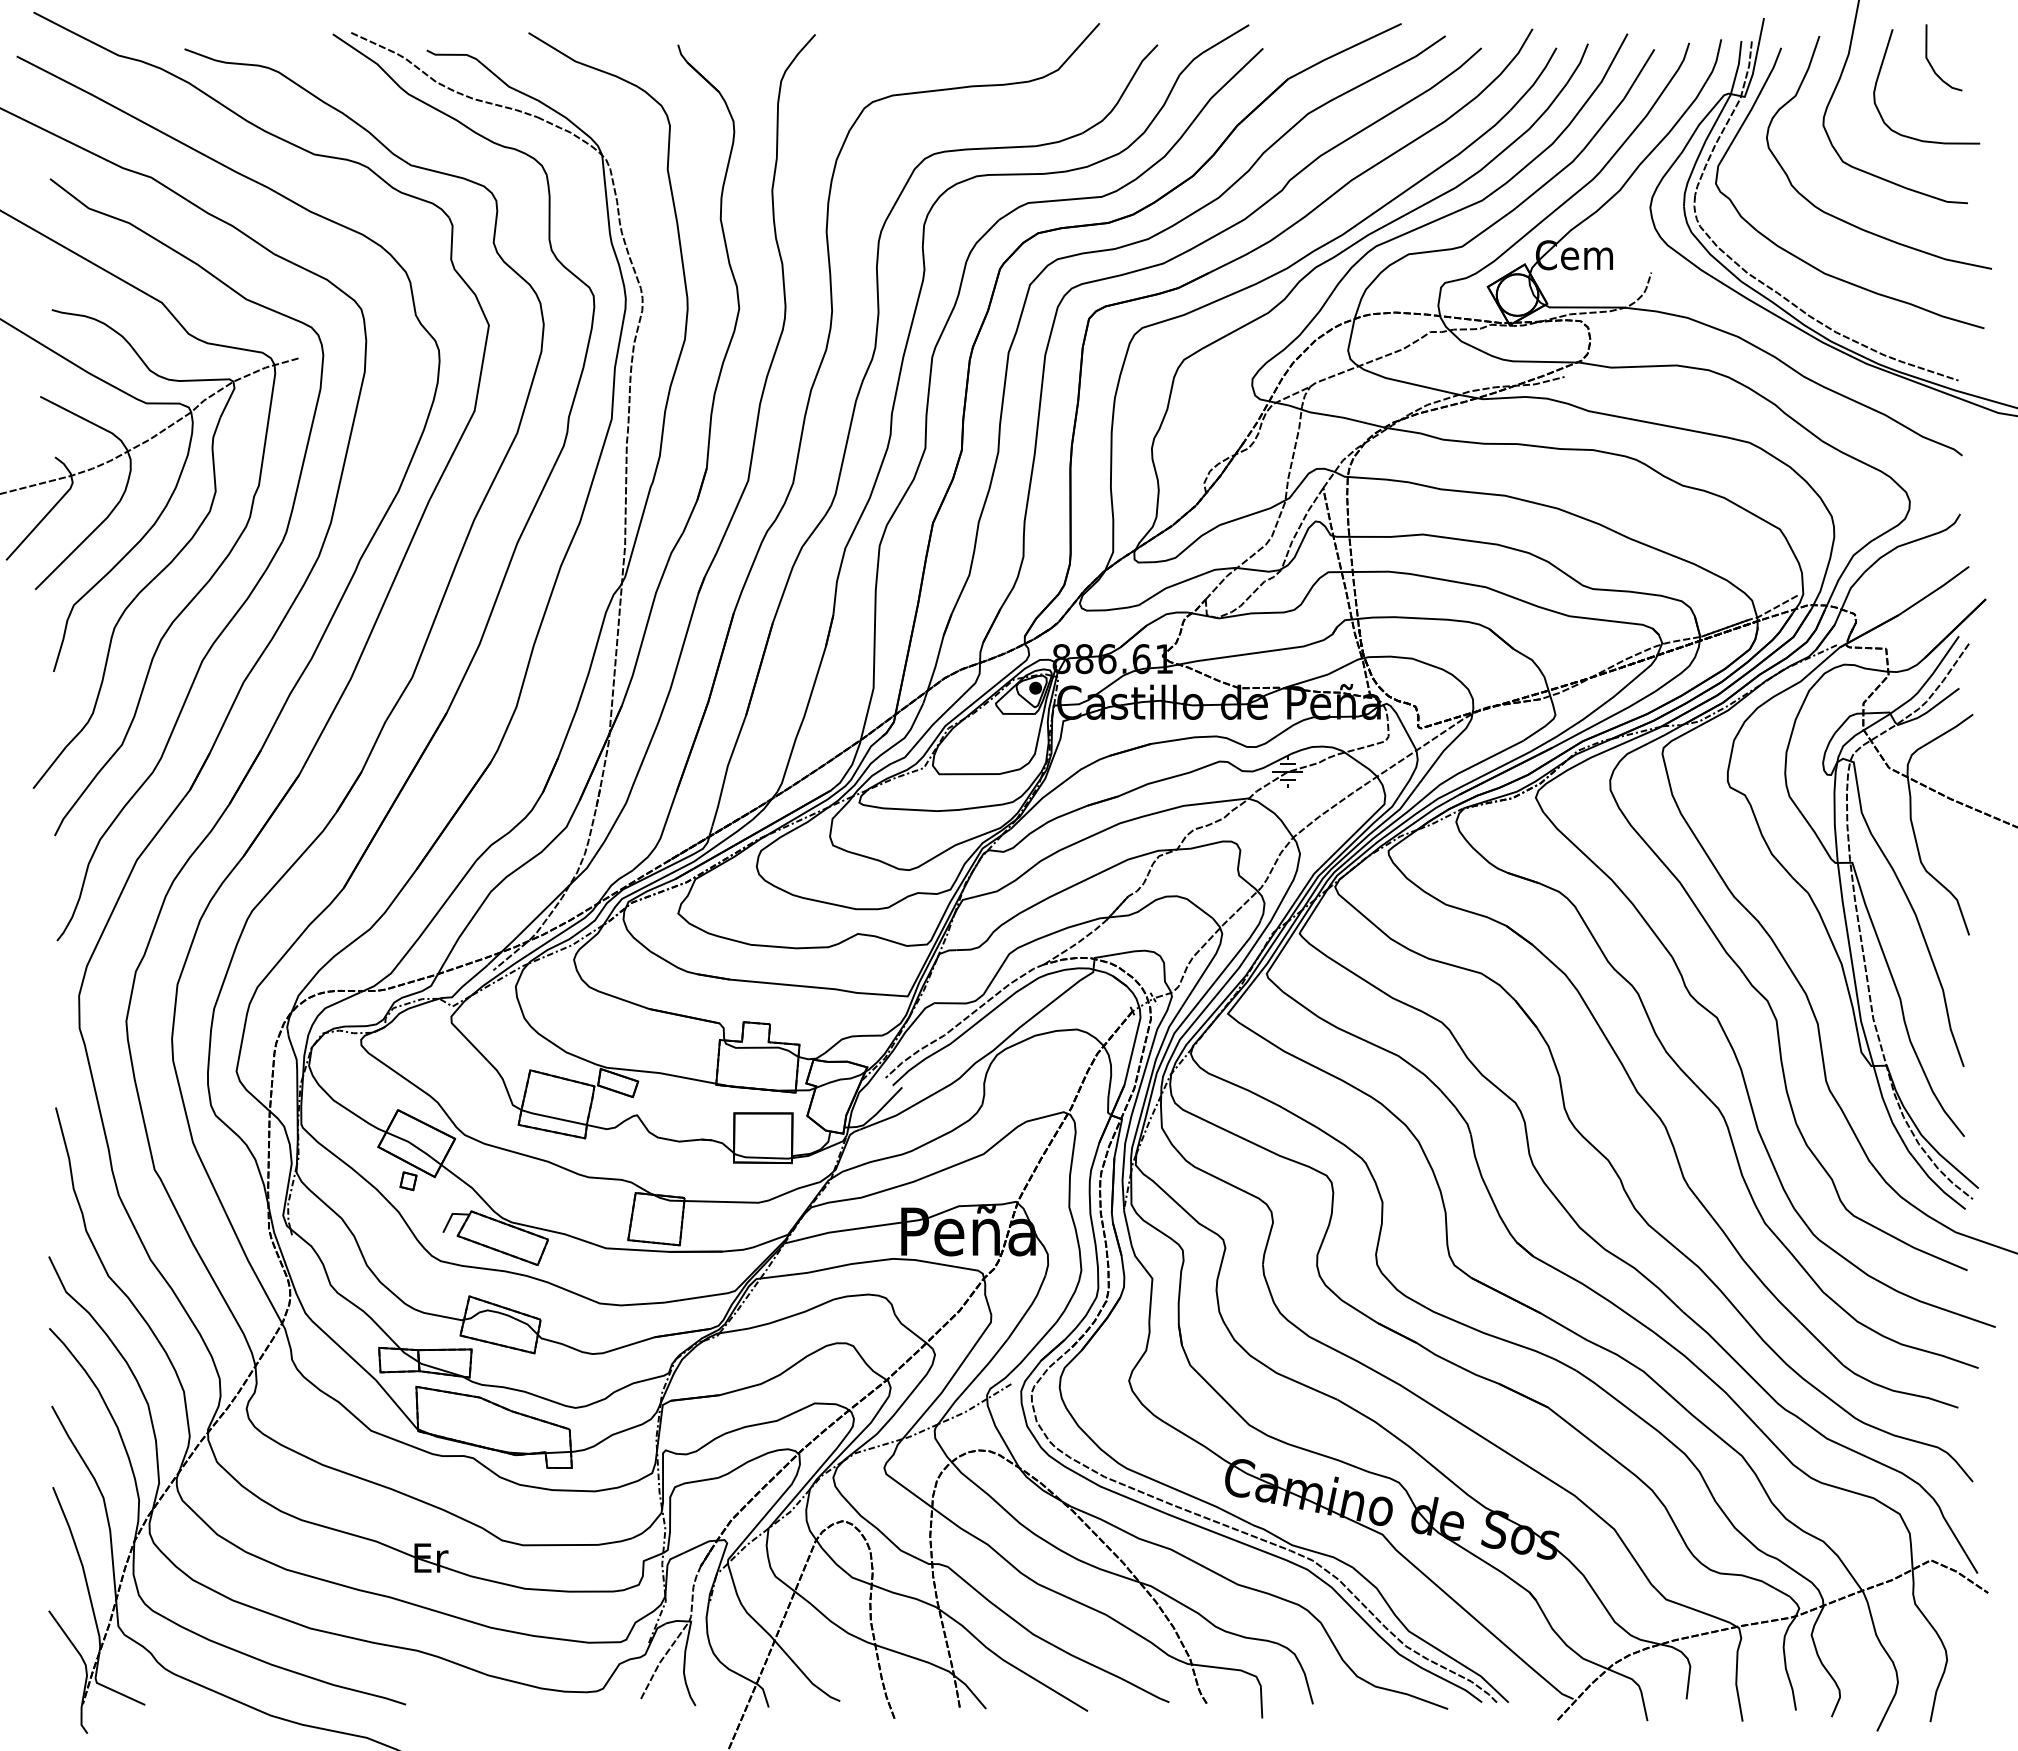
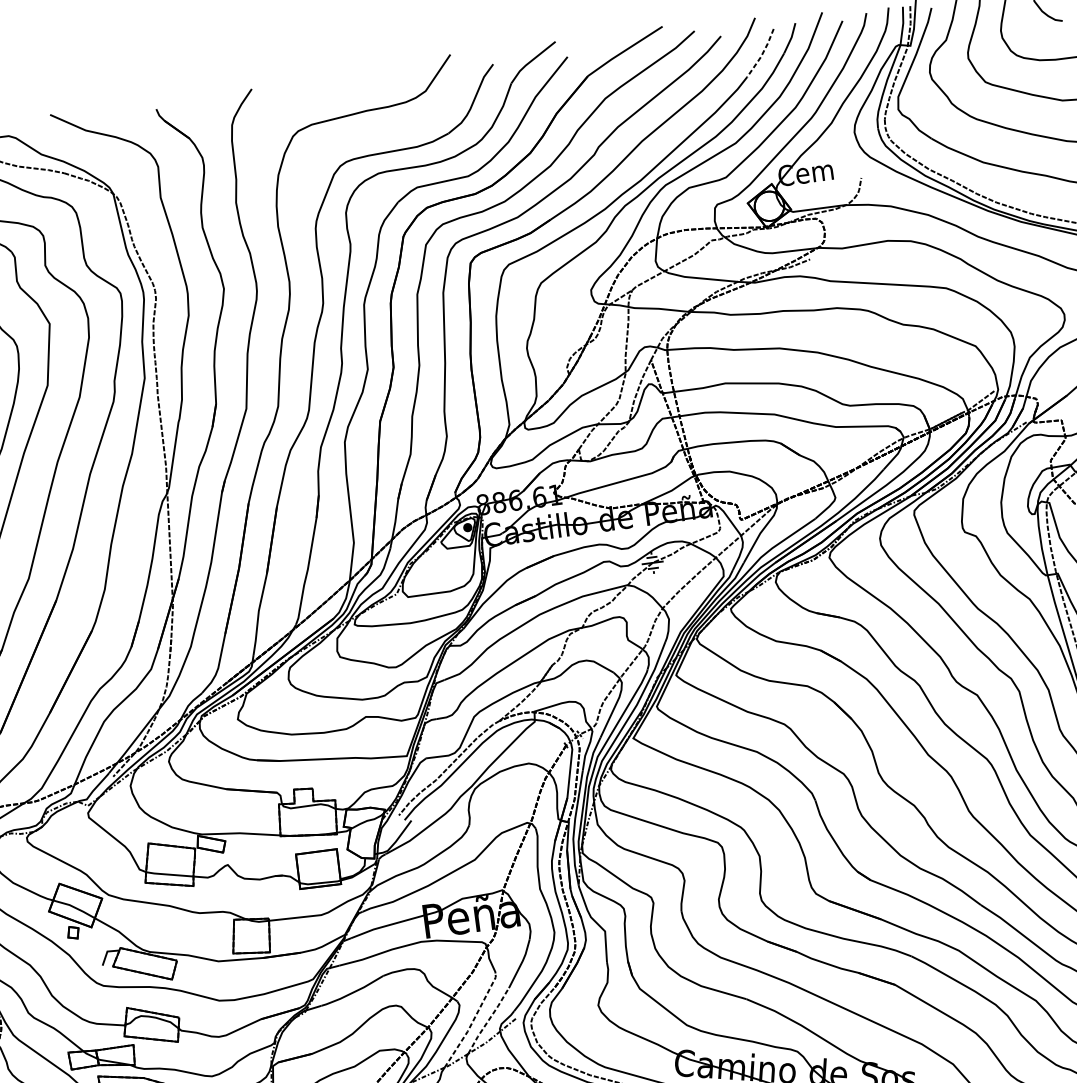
line: (1536, 81) -> (762, 54), solid -> dashed
line: (950, 1379) -> (472, 1021), solid -> dashed
line: (972, 1381) -> (488, 1020), solid -> dashed

